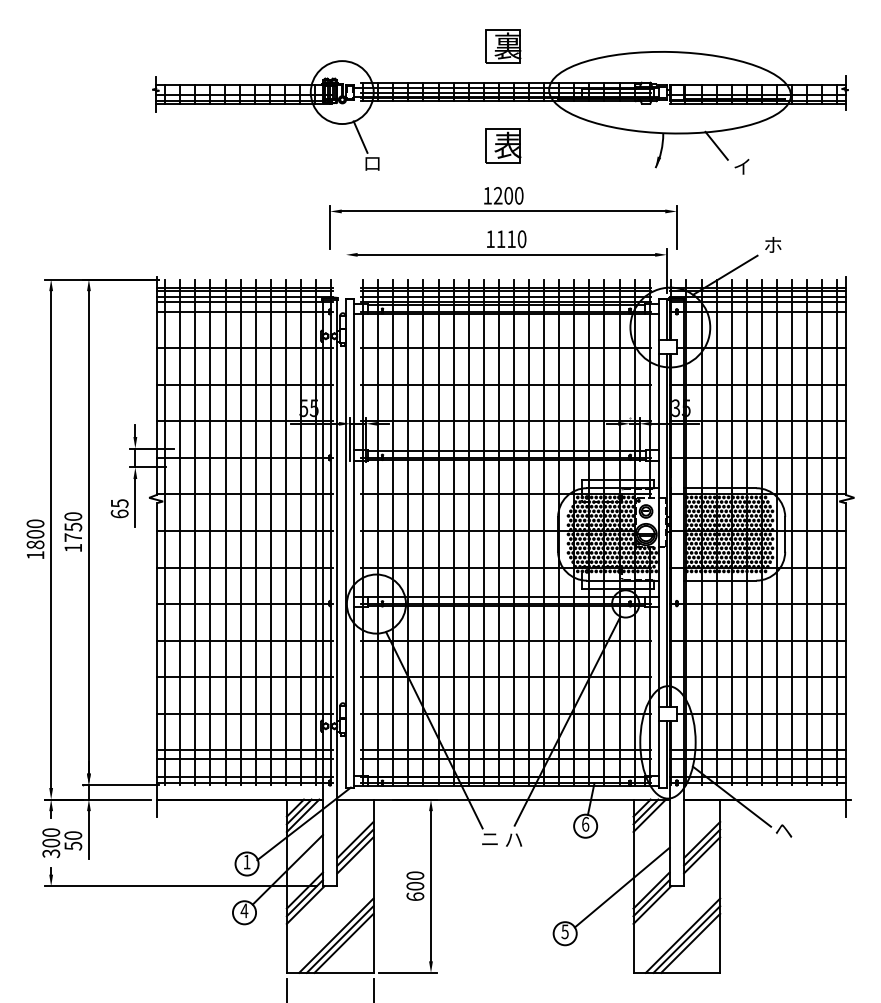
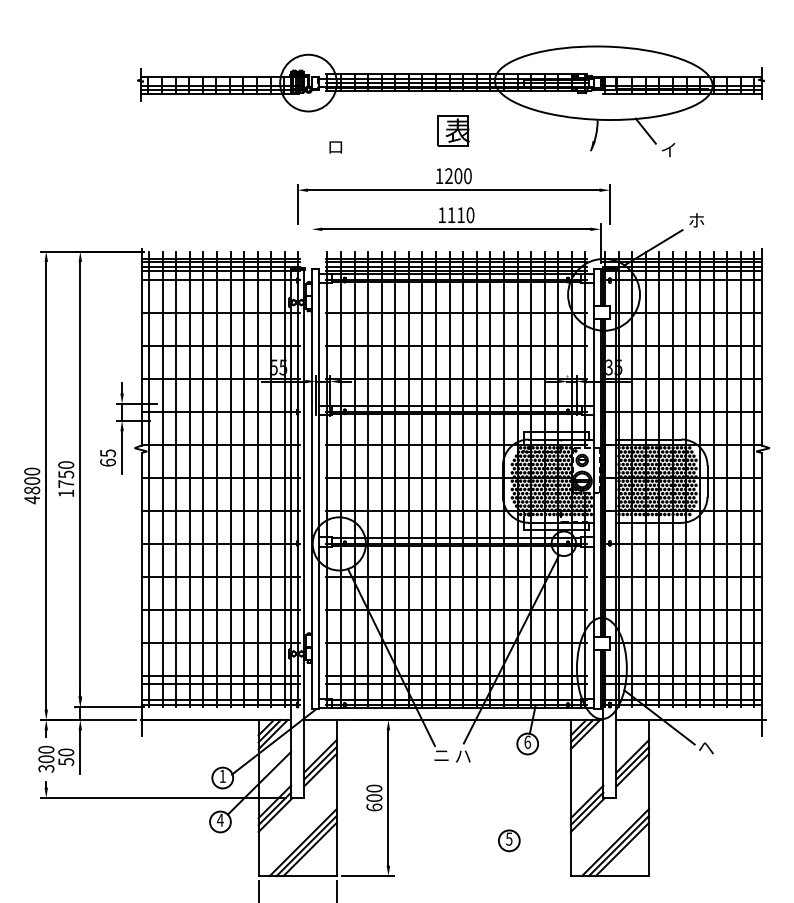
part: (503, 46) -> (453, 41), removed
line: (360, 136) -> (324, 122), removed
text: (35, 555) -> (32, 500), 1800 -> 4800
line: (621, 887) -> (560, 799), removed

